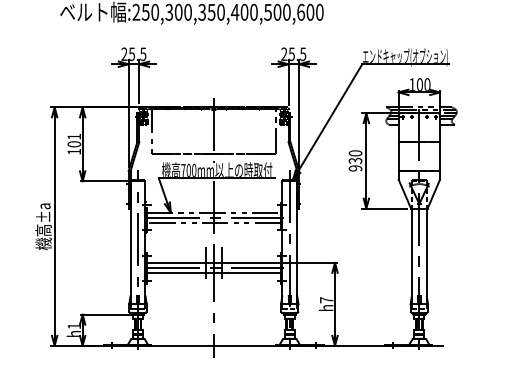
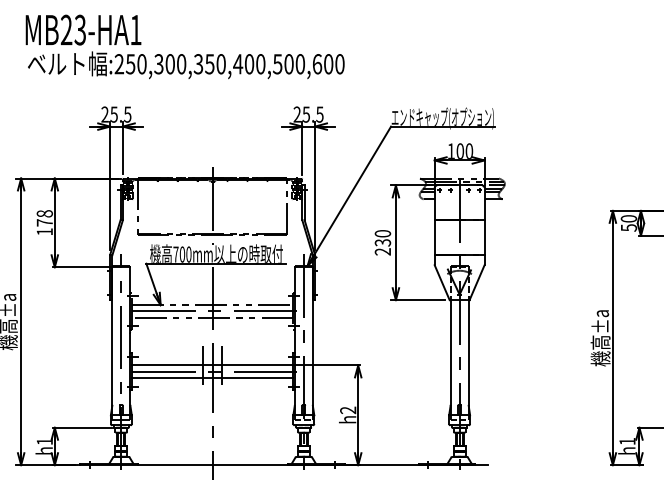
text: (74, 140) -> (44, 218), 101 -> 178
text: (356, 168) -> (383, 251), 930 -> 230
text: (326, 300) -> (348, 410), h7 -> h2

